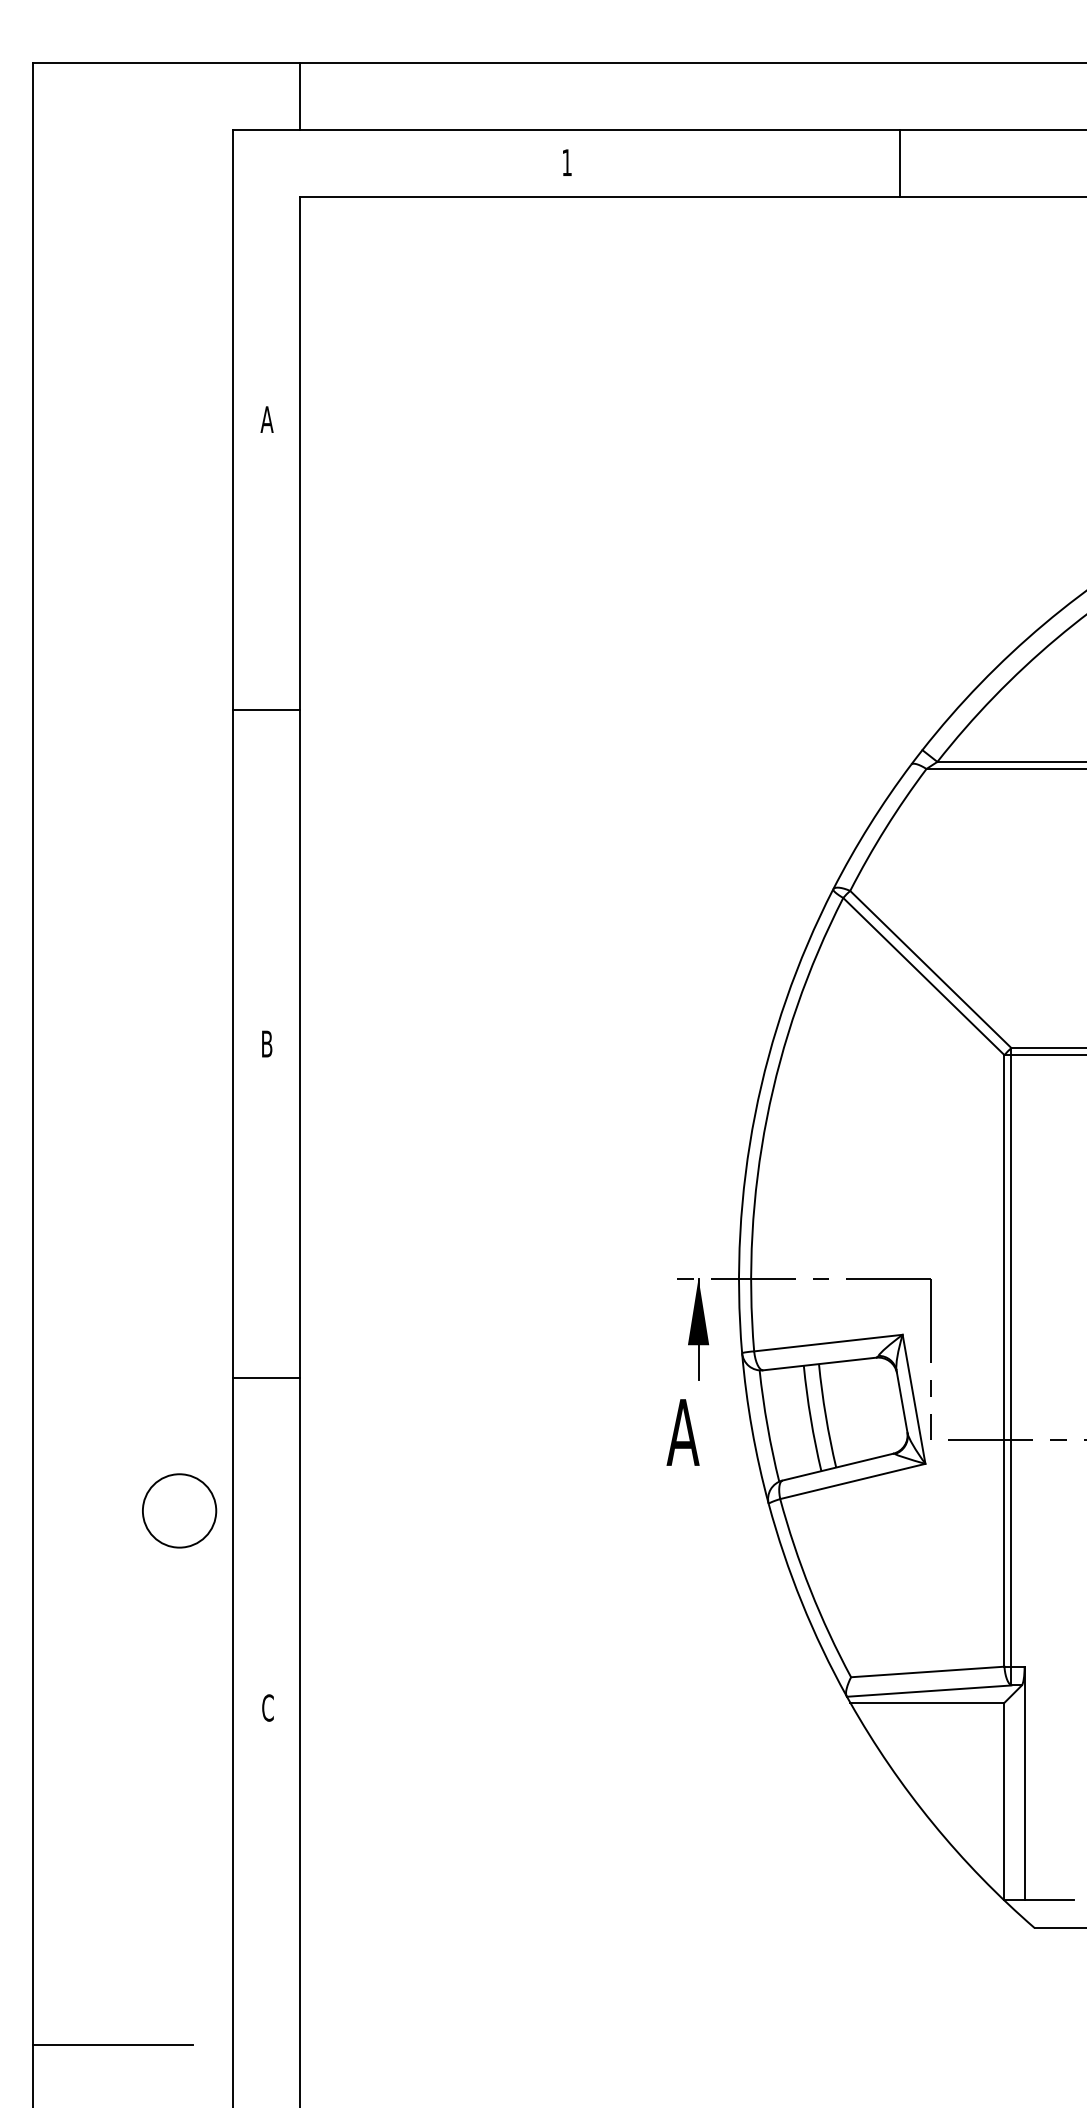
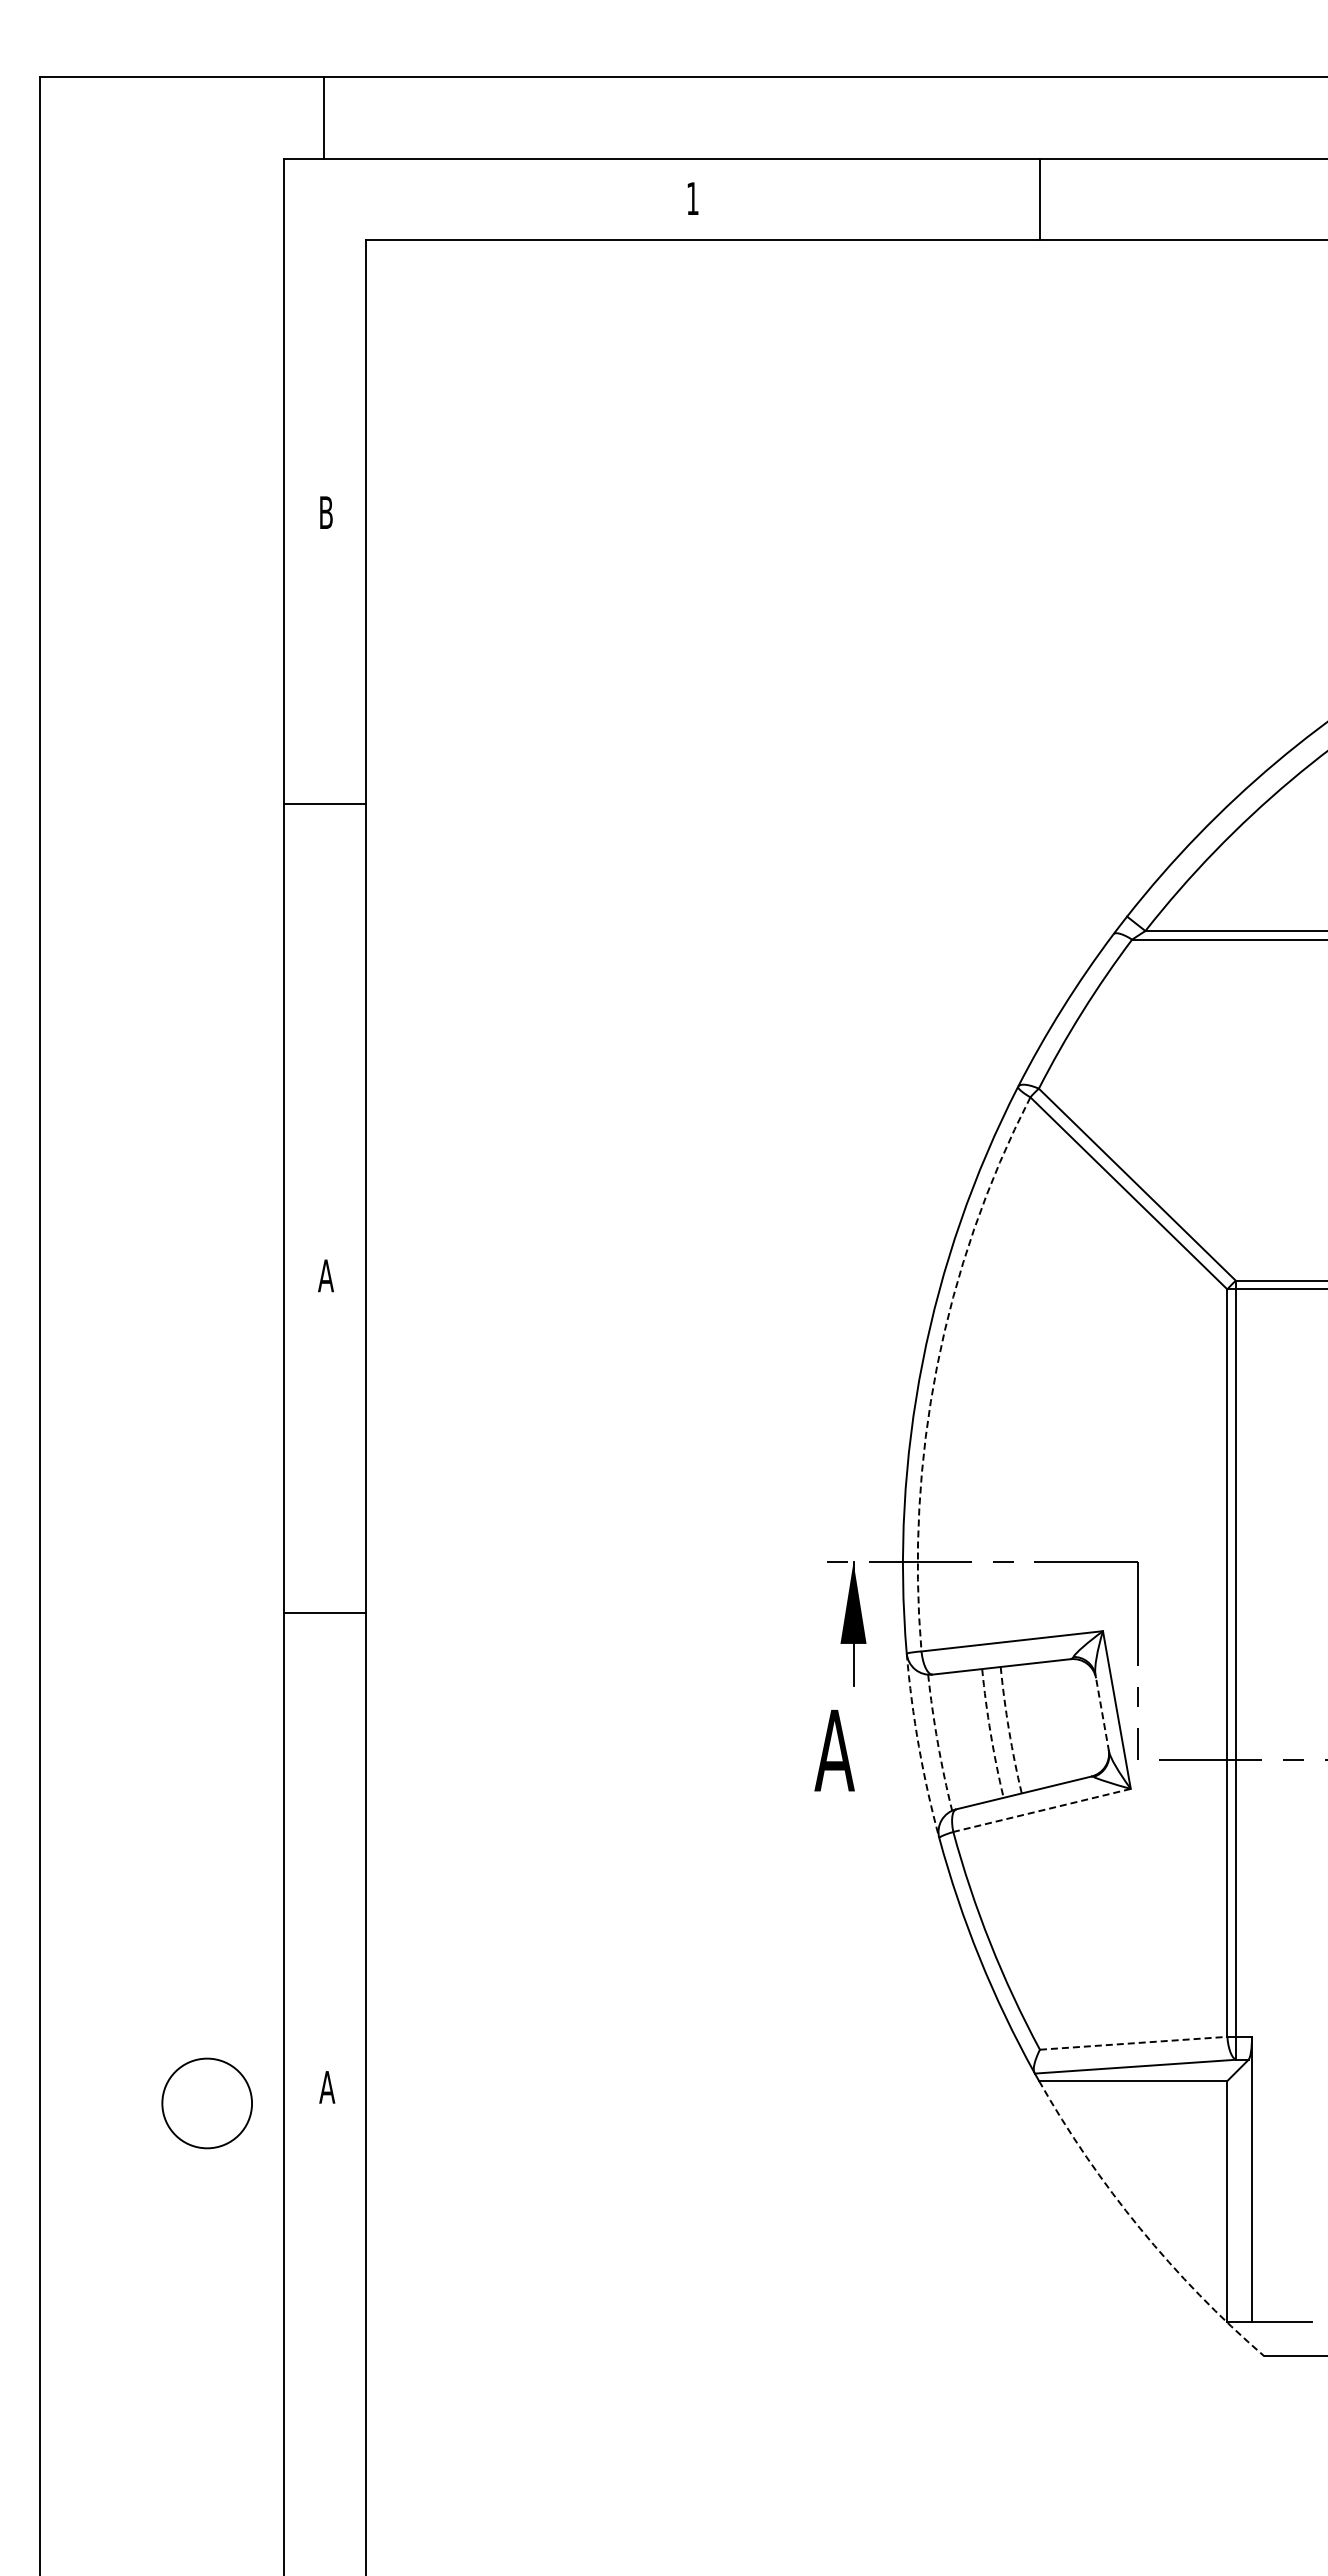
line: (299, 96) -> (323, 117), moved
line: (899, 163) -> (1039, 199), moved
text: (267, 419) -> (326, 512), A -> B
line: (265, 710) -> (324, 804), moved
text: (266, 1043) -> (325, 1275), B -> A
arc: (767, 1118) -> (937, 1366), solid -> dashed
line: (265, 1377) -> (324, 1613), moved
line: (902, 1401) -> (1102, 1712), solid -> dashed
arc: (826, 1416) -> (1009, 1730), solid -> dashed
arc: (810, 1418) -> (990, 1733), solid -> dashed
arc: (767, 1426) -> (937, 1743), solid -> dashed
arc: (751, 1429) -> (918, 1746), solid -> dashed
line: (852, 1481) -> (1041, 1810), solid -> dashed
circle: (178, 1510) -> (206, 2103), moved
line: (927, 1672) -> (1133, 2043), solid -> dashed
text: (268, 1708) -> (327, 2087), C -> A
arc: (933, 1823) -> (1140, 2228), solid -> dashed
line: (112, 2044) -> (137, 2498), removed

